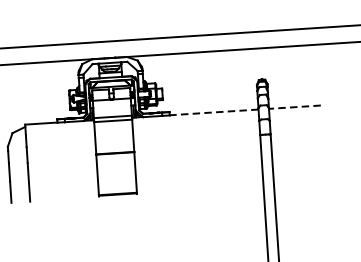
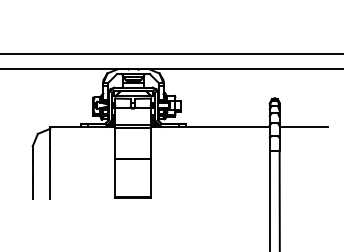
line: (294, 107) -> (303, 126), dashed -> solid
line: (214, 112) -> (228, 126), dashed -> solid

